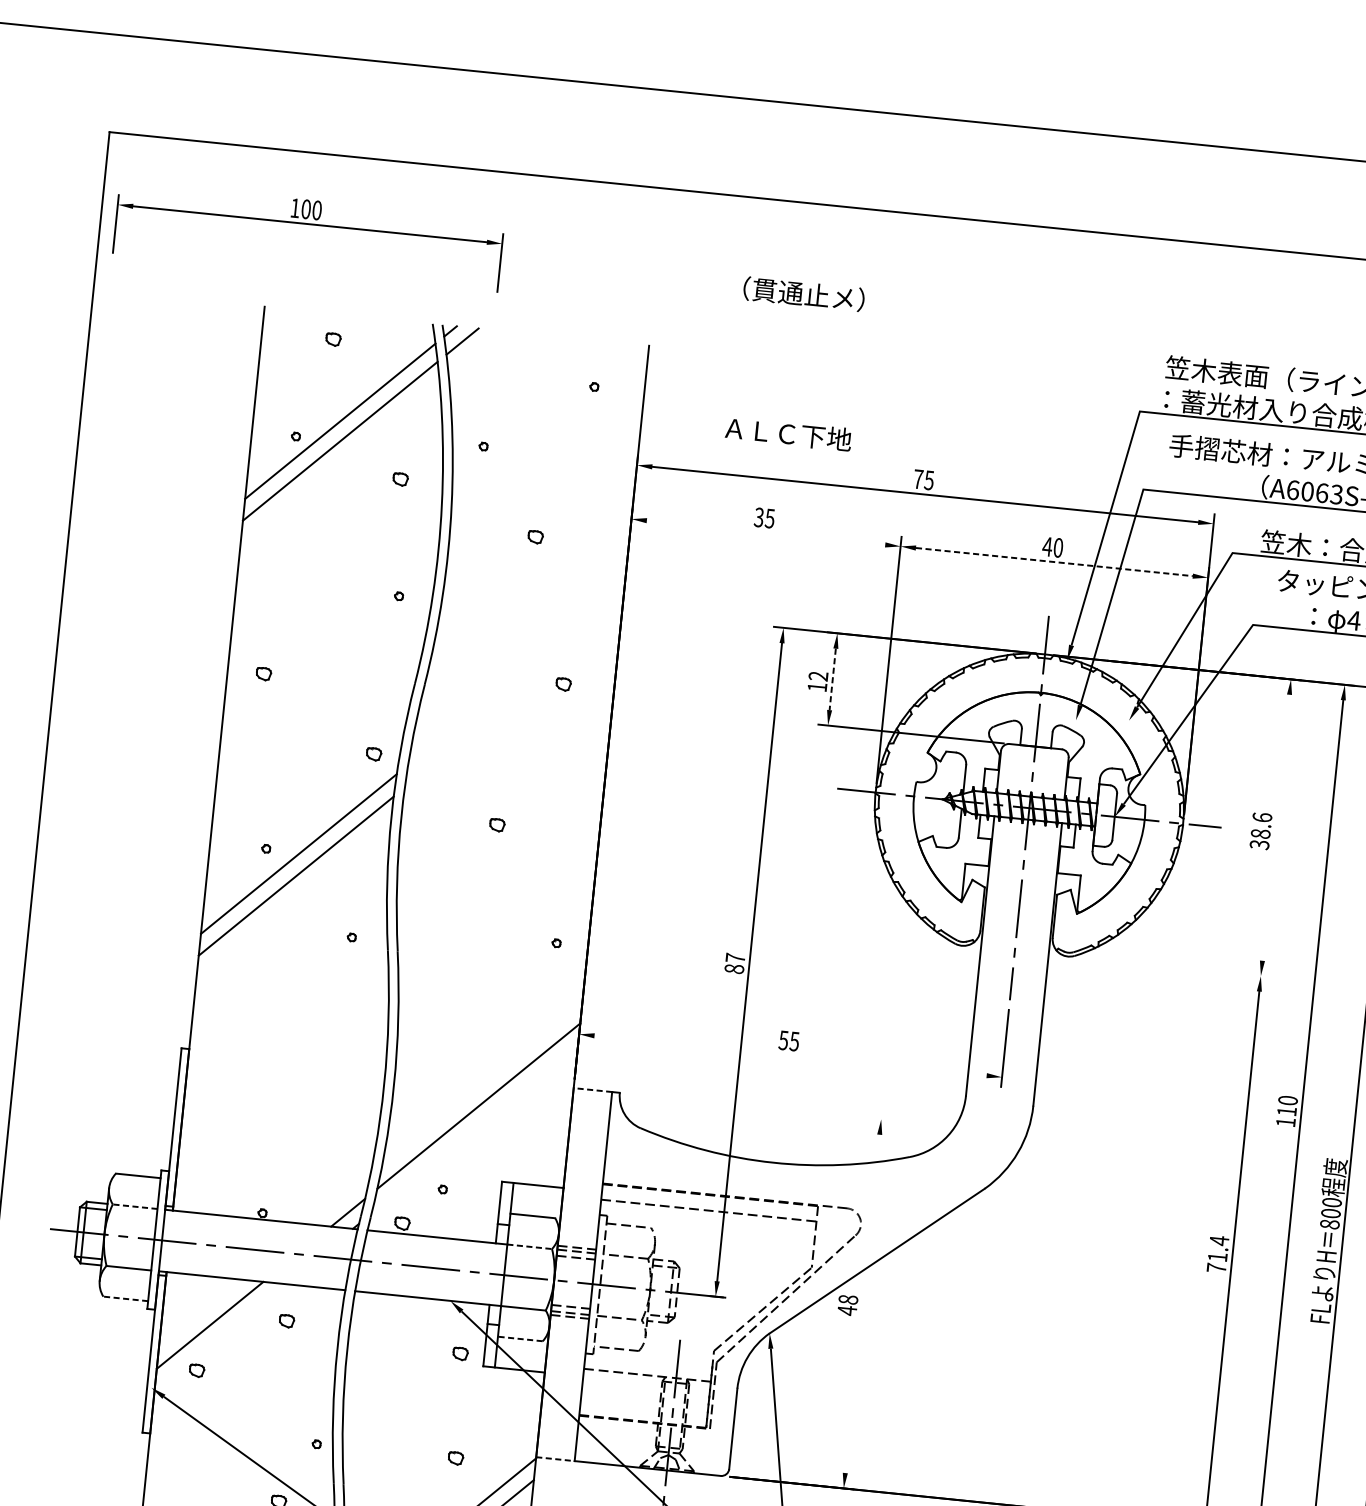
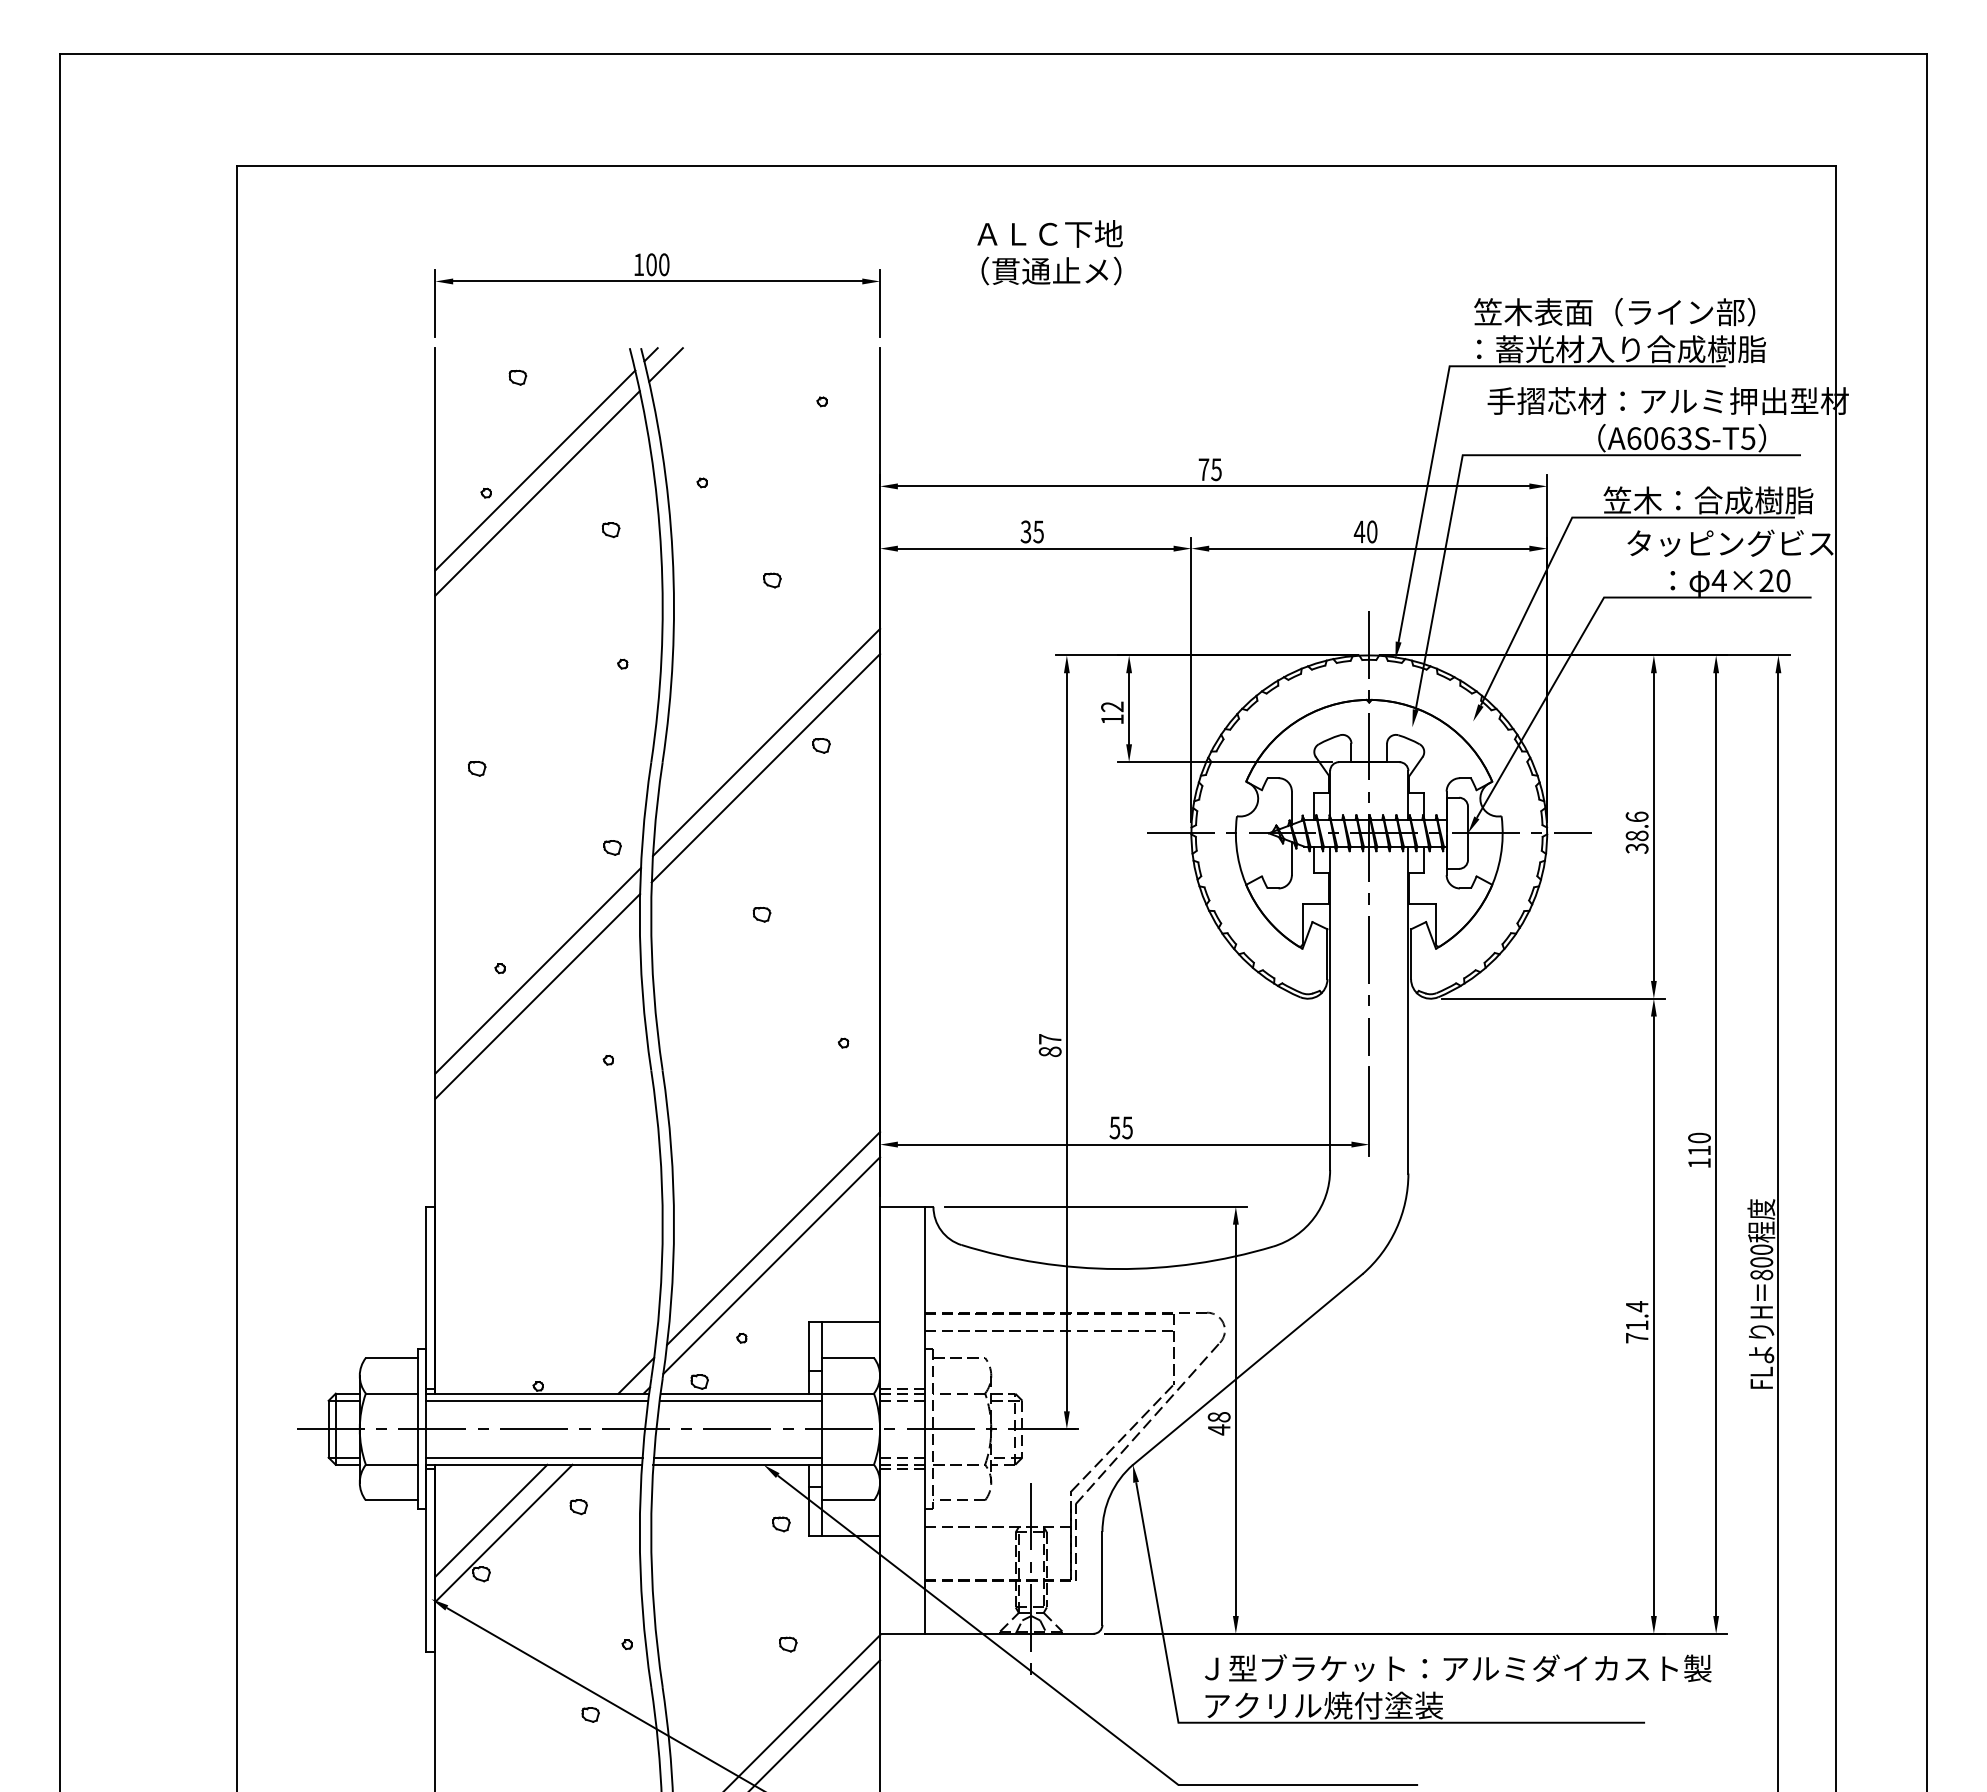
part: (309, 224) -> (657, 281), moved
text: (788, 433) -> (1049, 233), moved
line: (765, 532) -> (1035, 548), added
line: (1054, 561) -> (1369, 548), dashed -> solid
line: (516, 676) -> (766, 742), added
line: (833, 679) -> (1129, 708), dashed -> solid
line: (513, 699) -> (765, 768), added
line: (1275, 827) -> (1653, 826), added
line: (1174, 967) -> (1553, 998), added
line: (790, 1055) -> (1124, 1144), added
line: (592, 1089) -> (901, 1206), dashed -> solid
line: (759, 1106) -> (1095, 1206), added
line: (474, 1129) -> (771, 1265), added
line: (134, 1206) -> (391, 1393), dashed -> solid
line: (260, 1225) -> (537, 1400), added
line: (436, 1243) -> (740, 1400), added
line: (530, 1246) -> (848, 1393), dashed -> solid
line: (252, 1274) -> (534, 1457), added
line: (428, 1292) -> (737, 1457), added
line: (125, 1299) -> (391, 1500), dashed -> solid
line: (862, 1304) -> (1235, 1420), added
line: (219, 1336) -> (503, 1532), added
line: (520, 1339) -> (848, 1500), dashed -> solid
line: (555, 1458) -> (902, 1633), dashed -> solid

